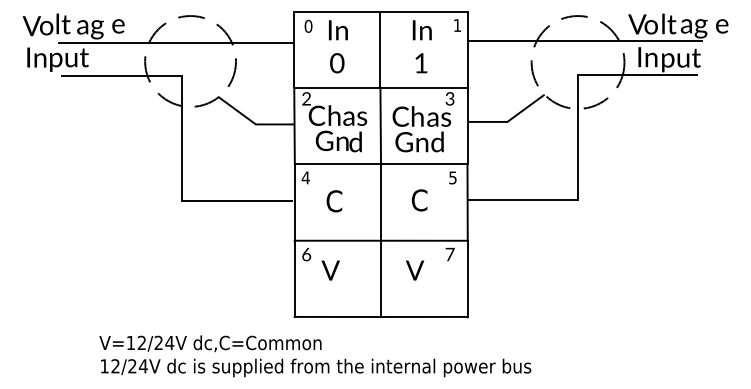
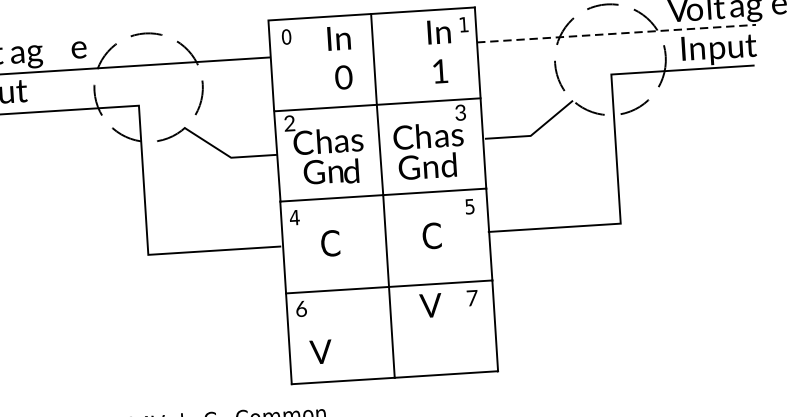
text: (118, 26) -> (79, 50), moved
text: (338, 30) -> (339, 38), moved
text: (421, 30) -> (438, 32), moved
line: (585, 40) -> (617, 33), solid -> dashed
text: (337, 63) -> (344, 77), moved
text: (421, 63) -> (440, 71), moved
text: (330, 270) -> (320, 351), moved
text: (415, 270) -> (431, 305), moved

